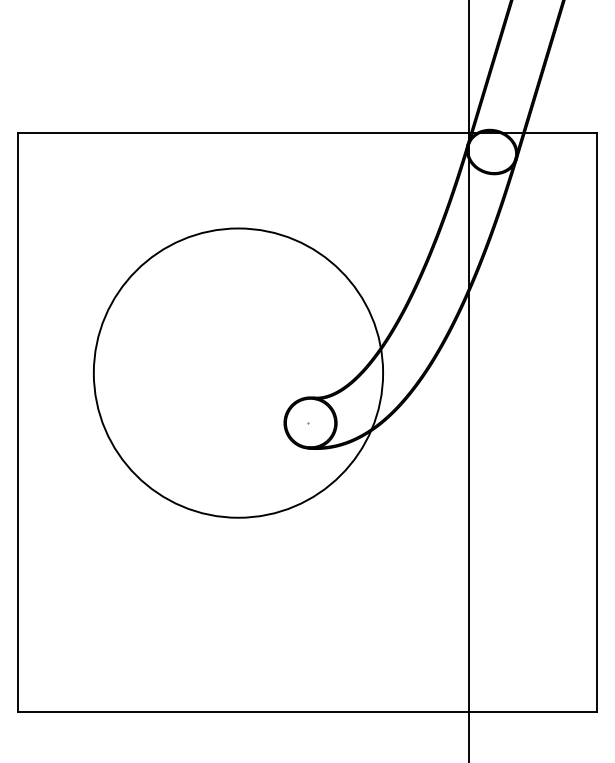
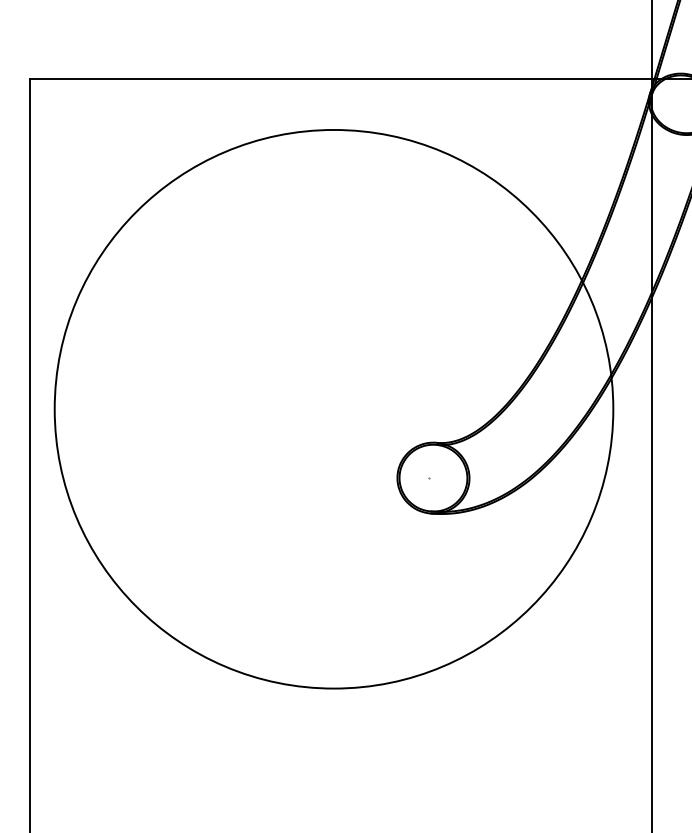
circle: (238, 372) -> (334, 408), size x1.4

